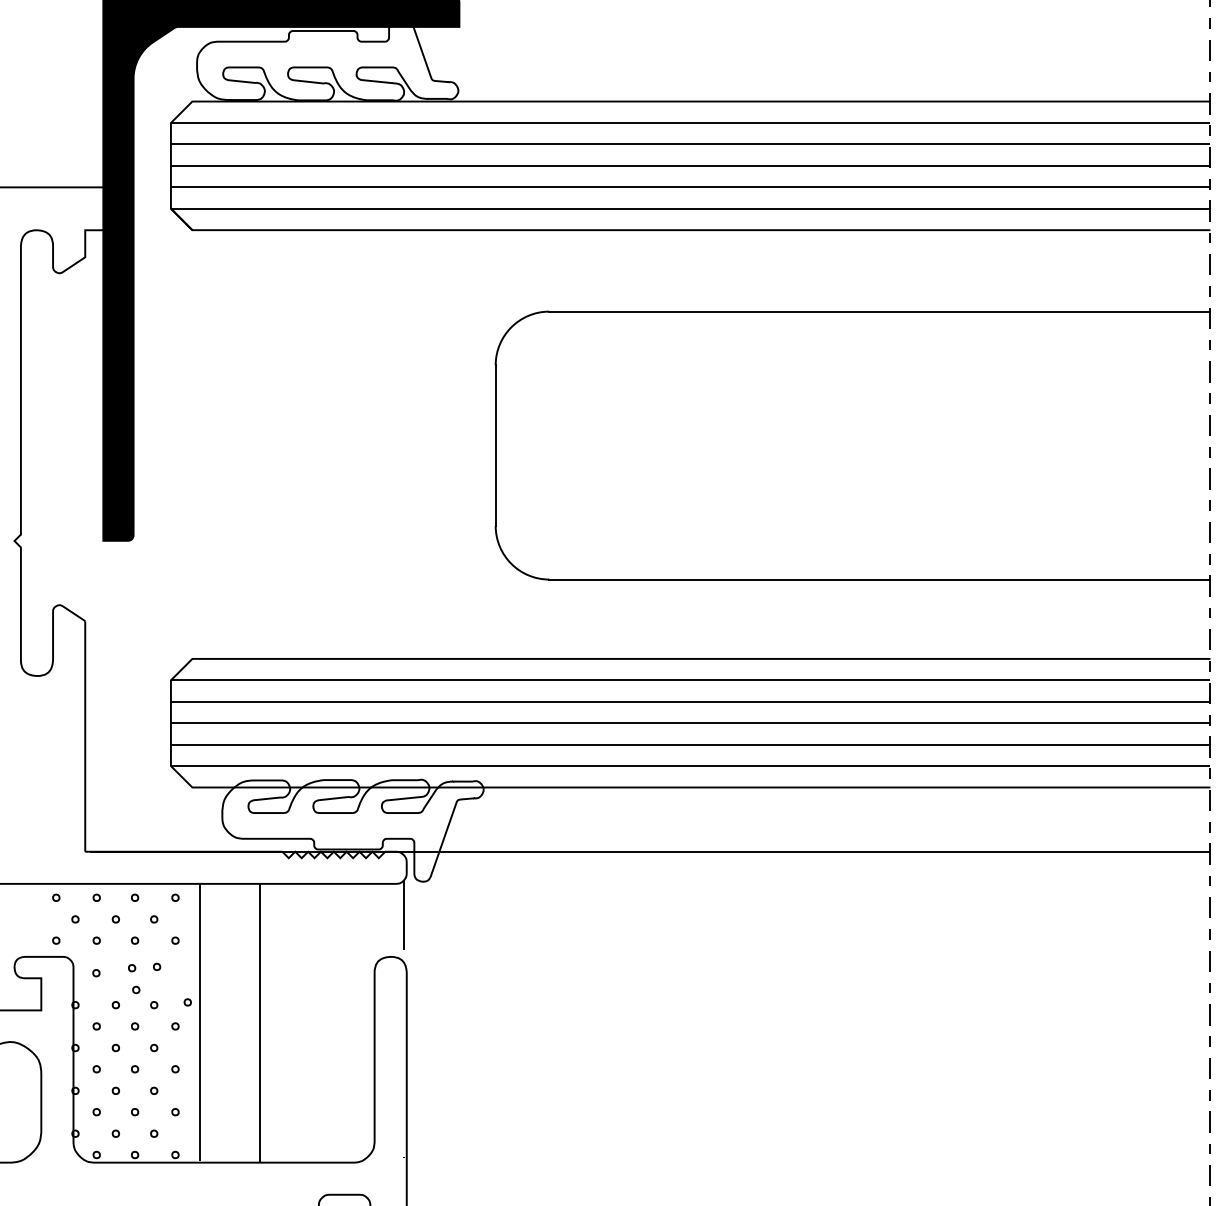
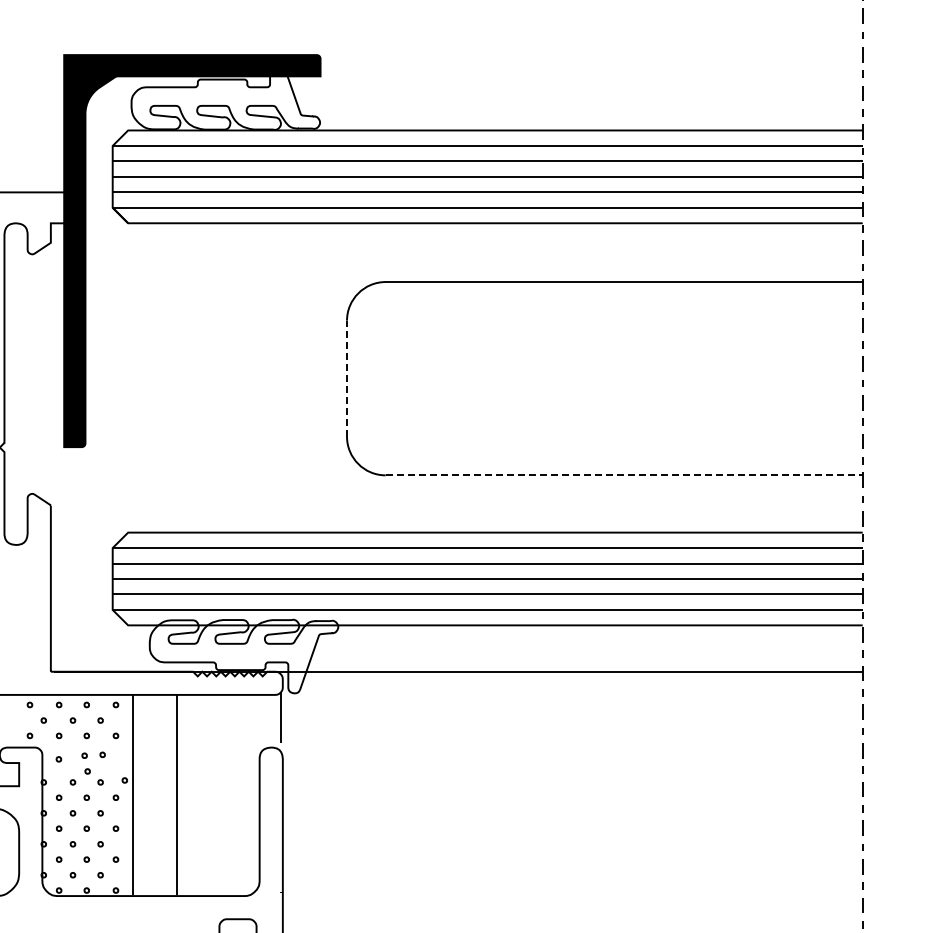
line: (496, 445) -> (347, 378), solid -> dashed
line: (880, 579) -> (624, 475), solid -> dashed

